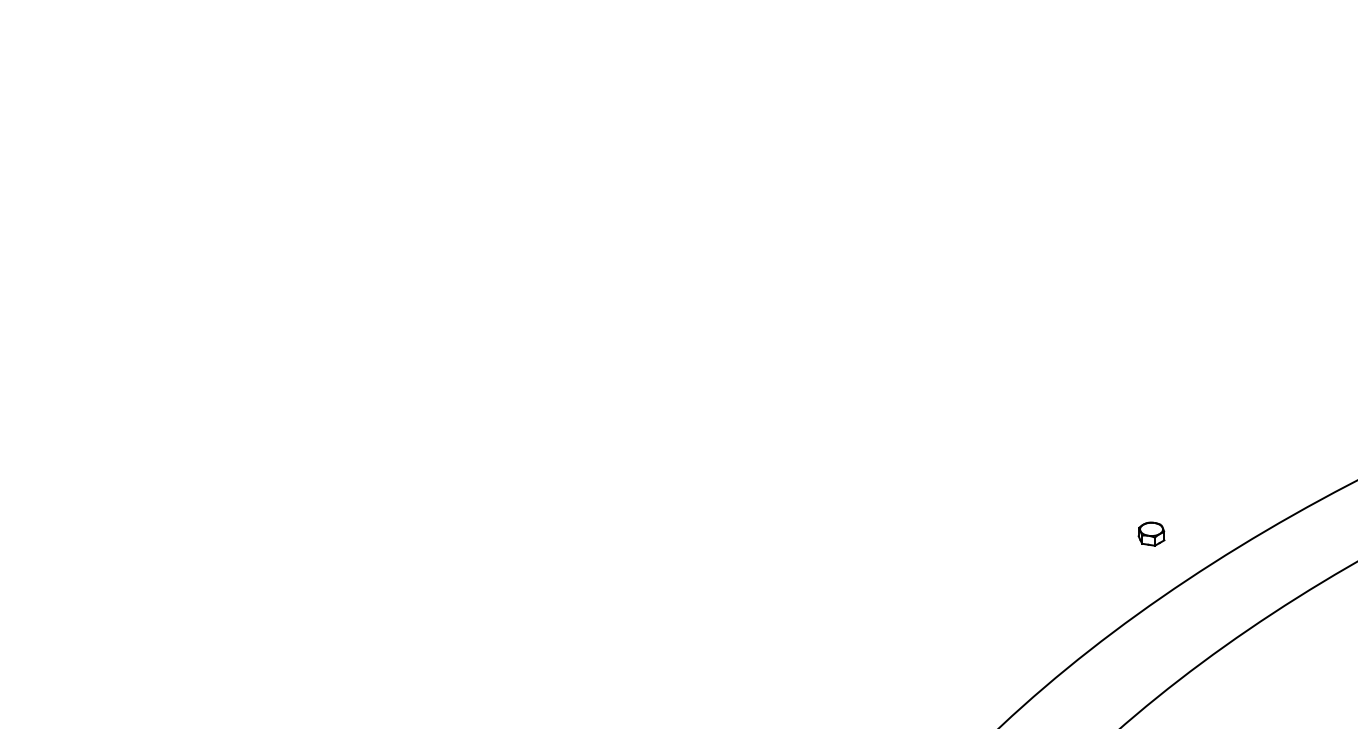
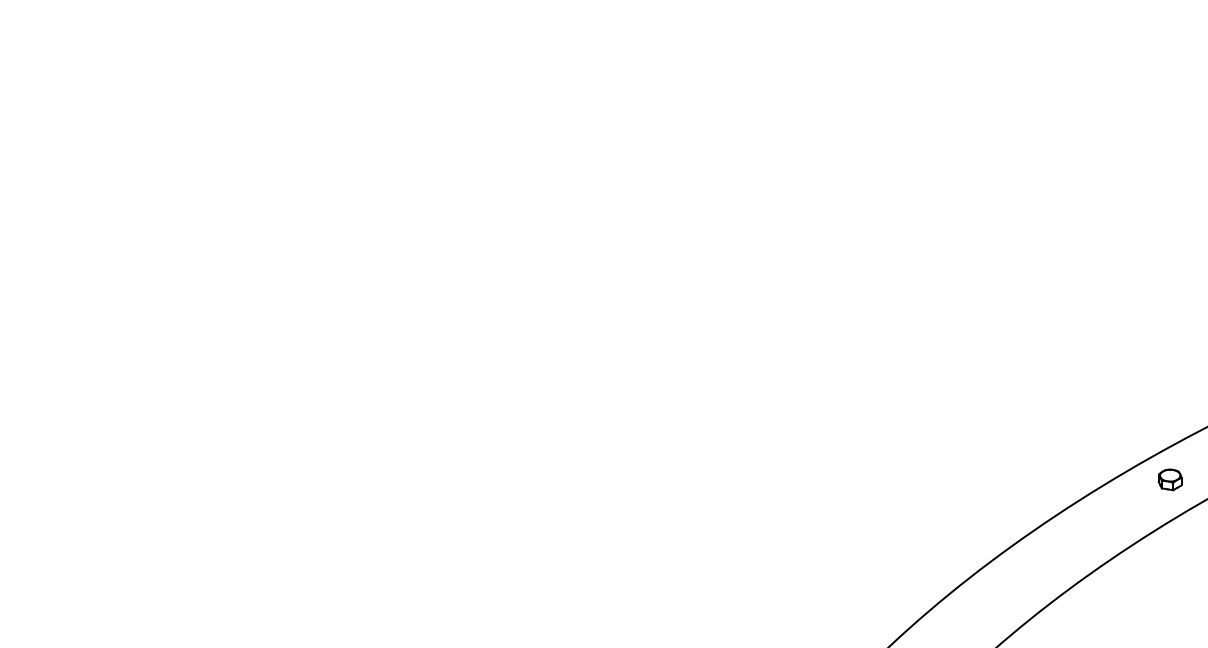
part: (1150, 533) -> (1169, 479), moved

